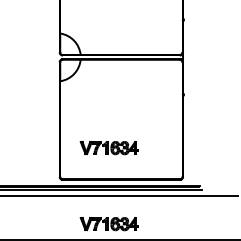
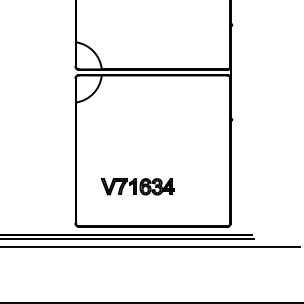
part: (108, 224) -> (136, 283), removed

